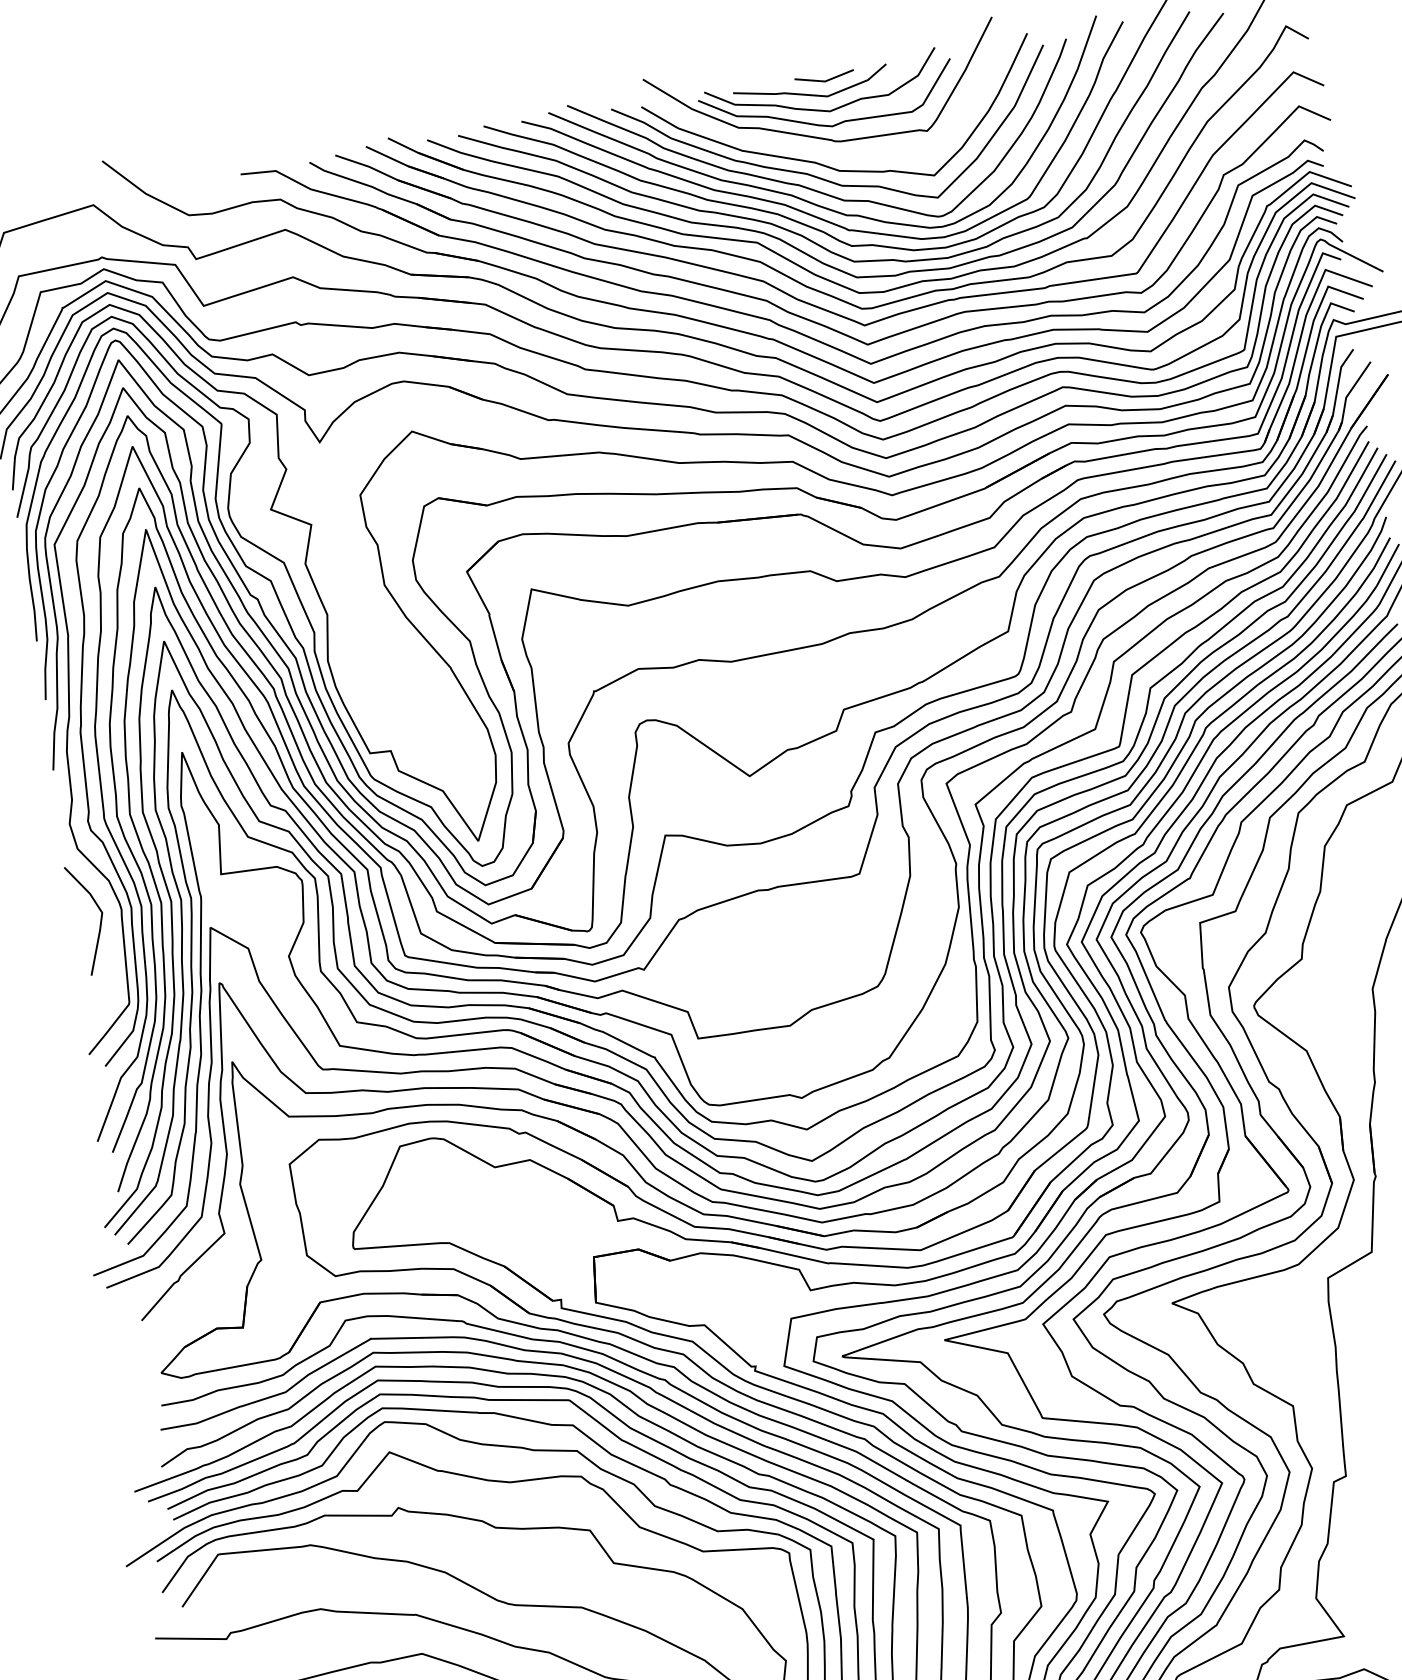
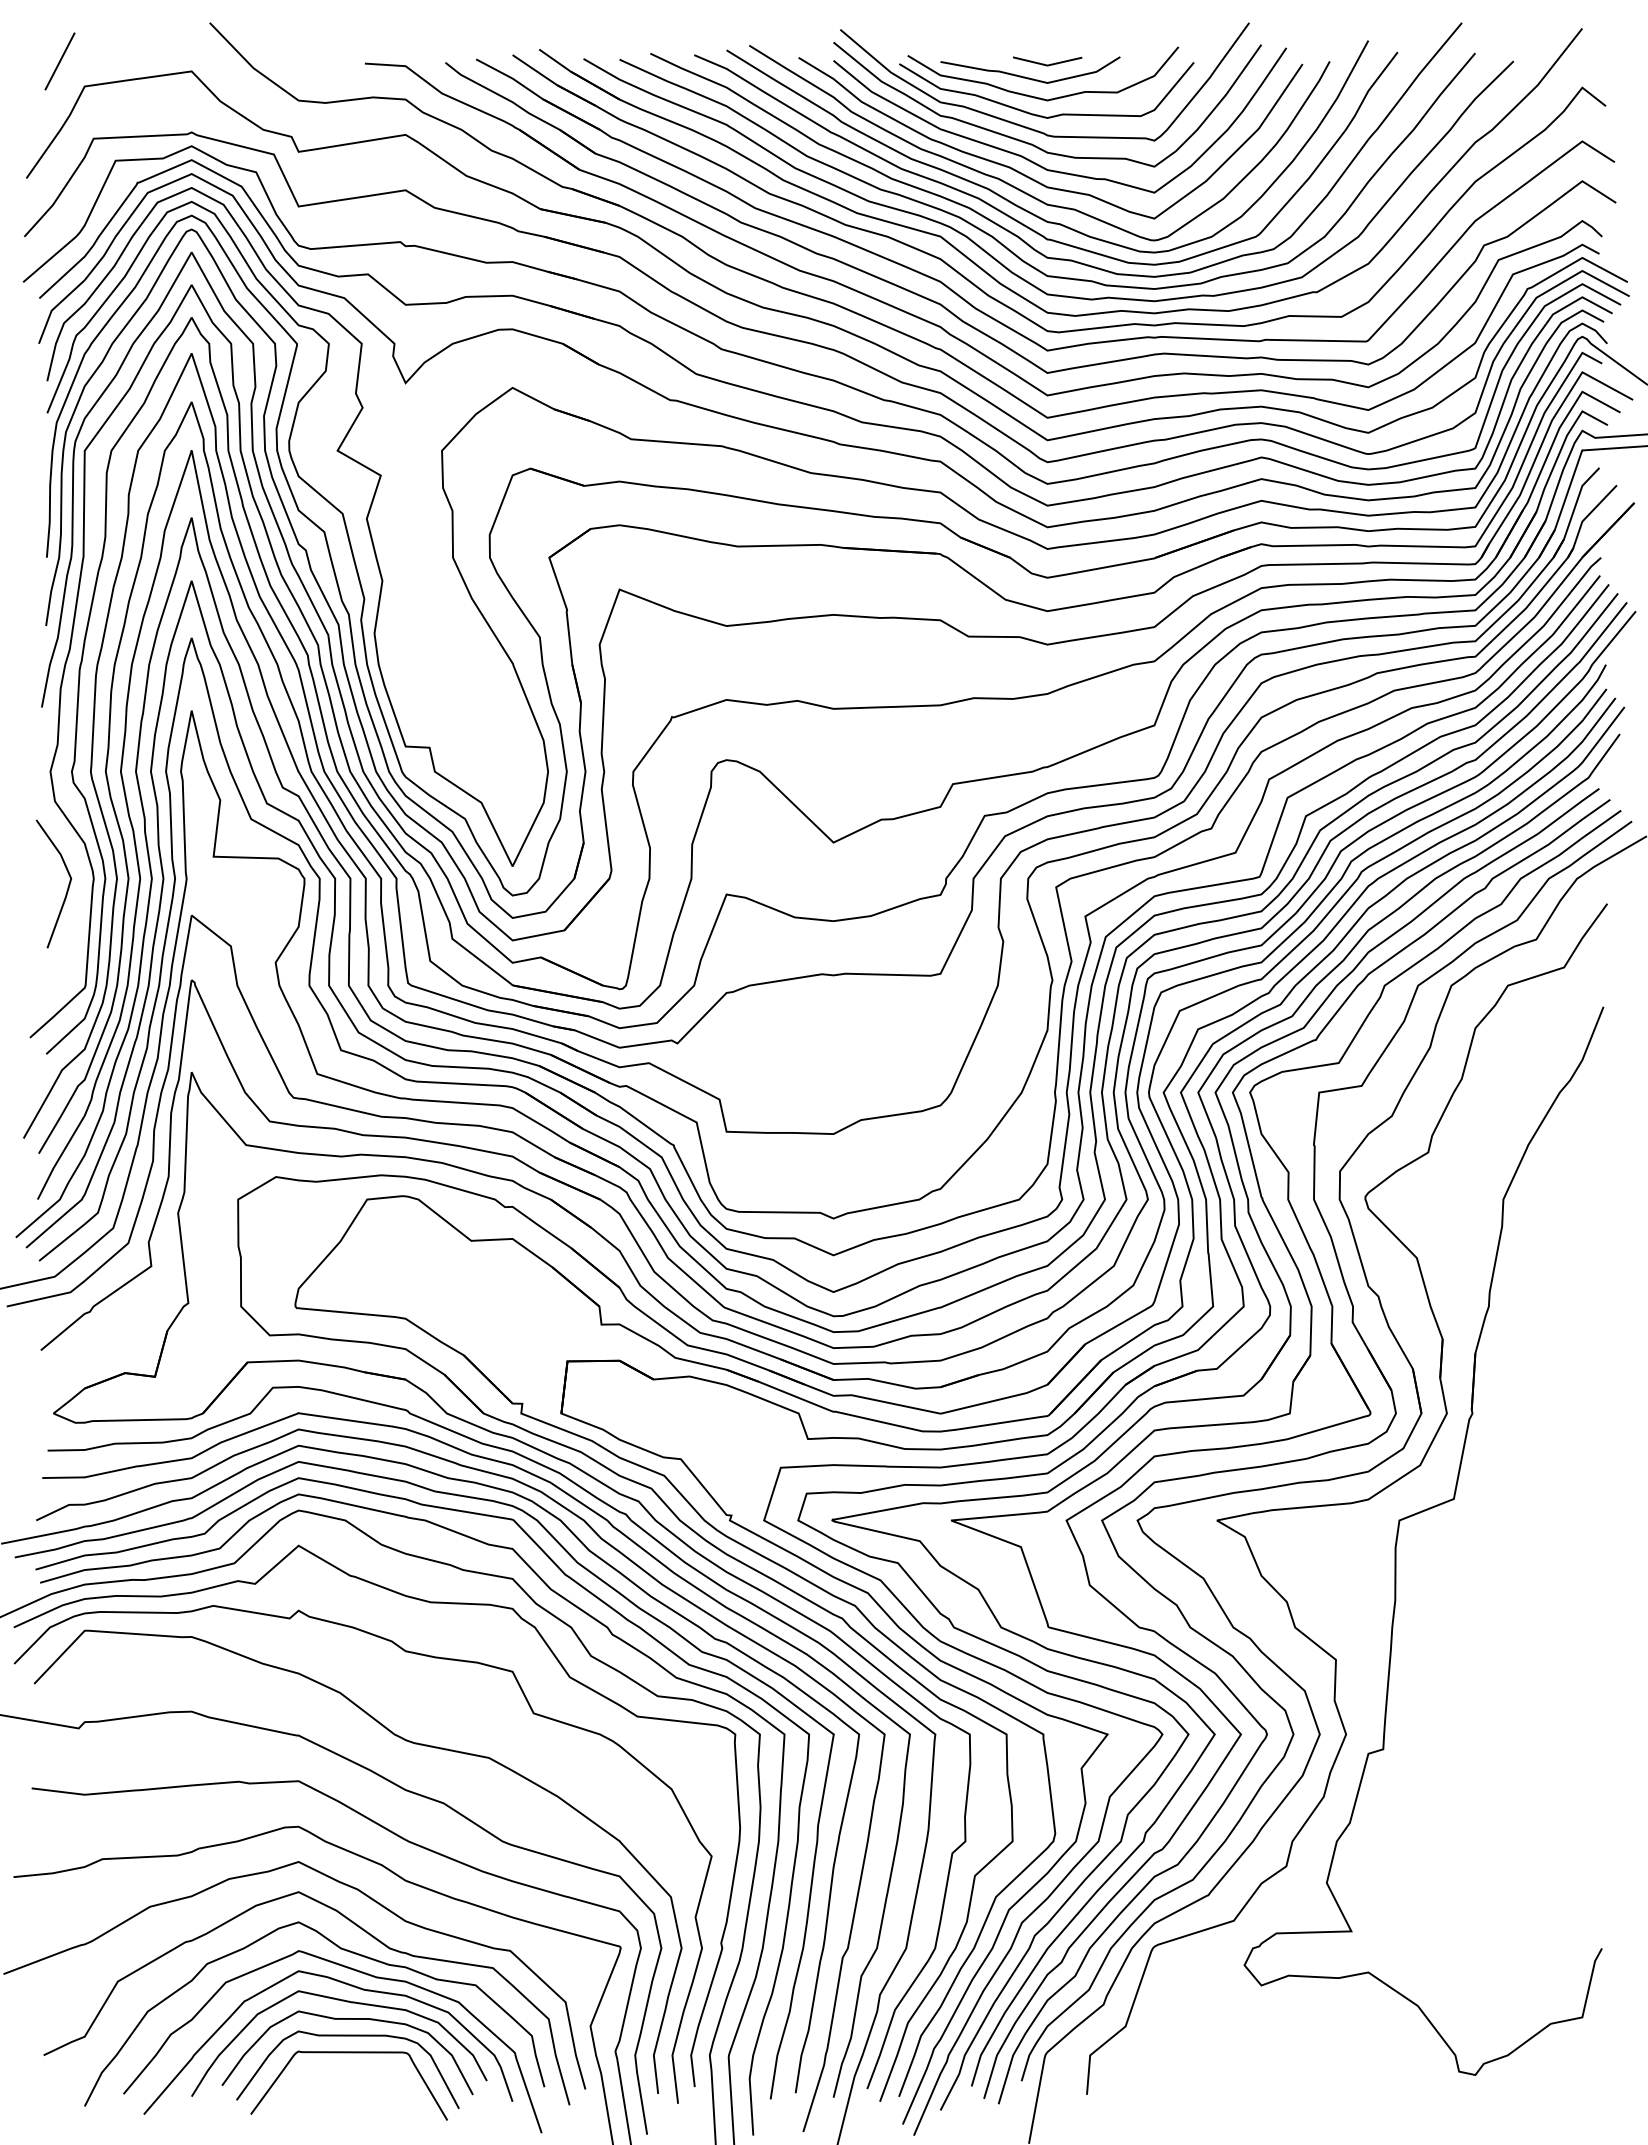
curve: (823, 150) -> (1032, 143), added

